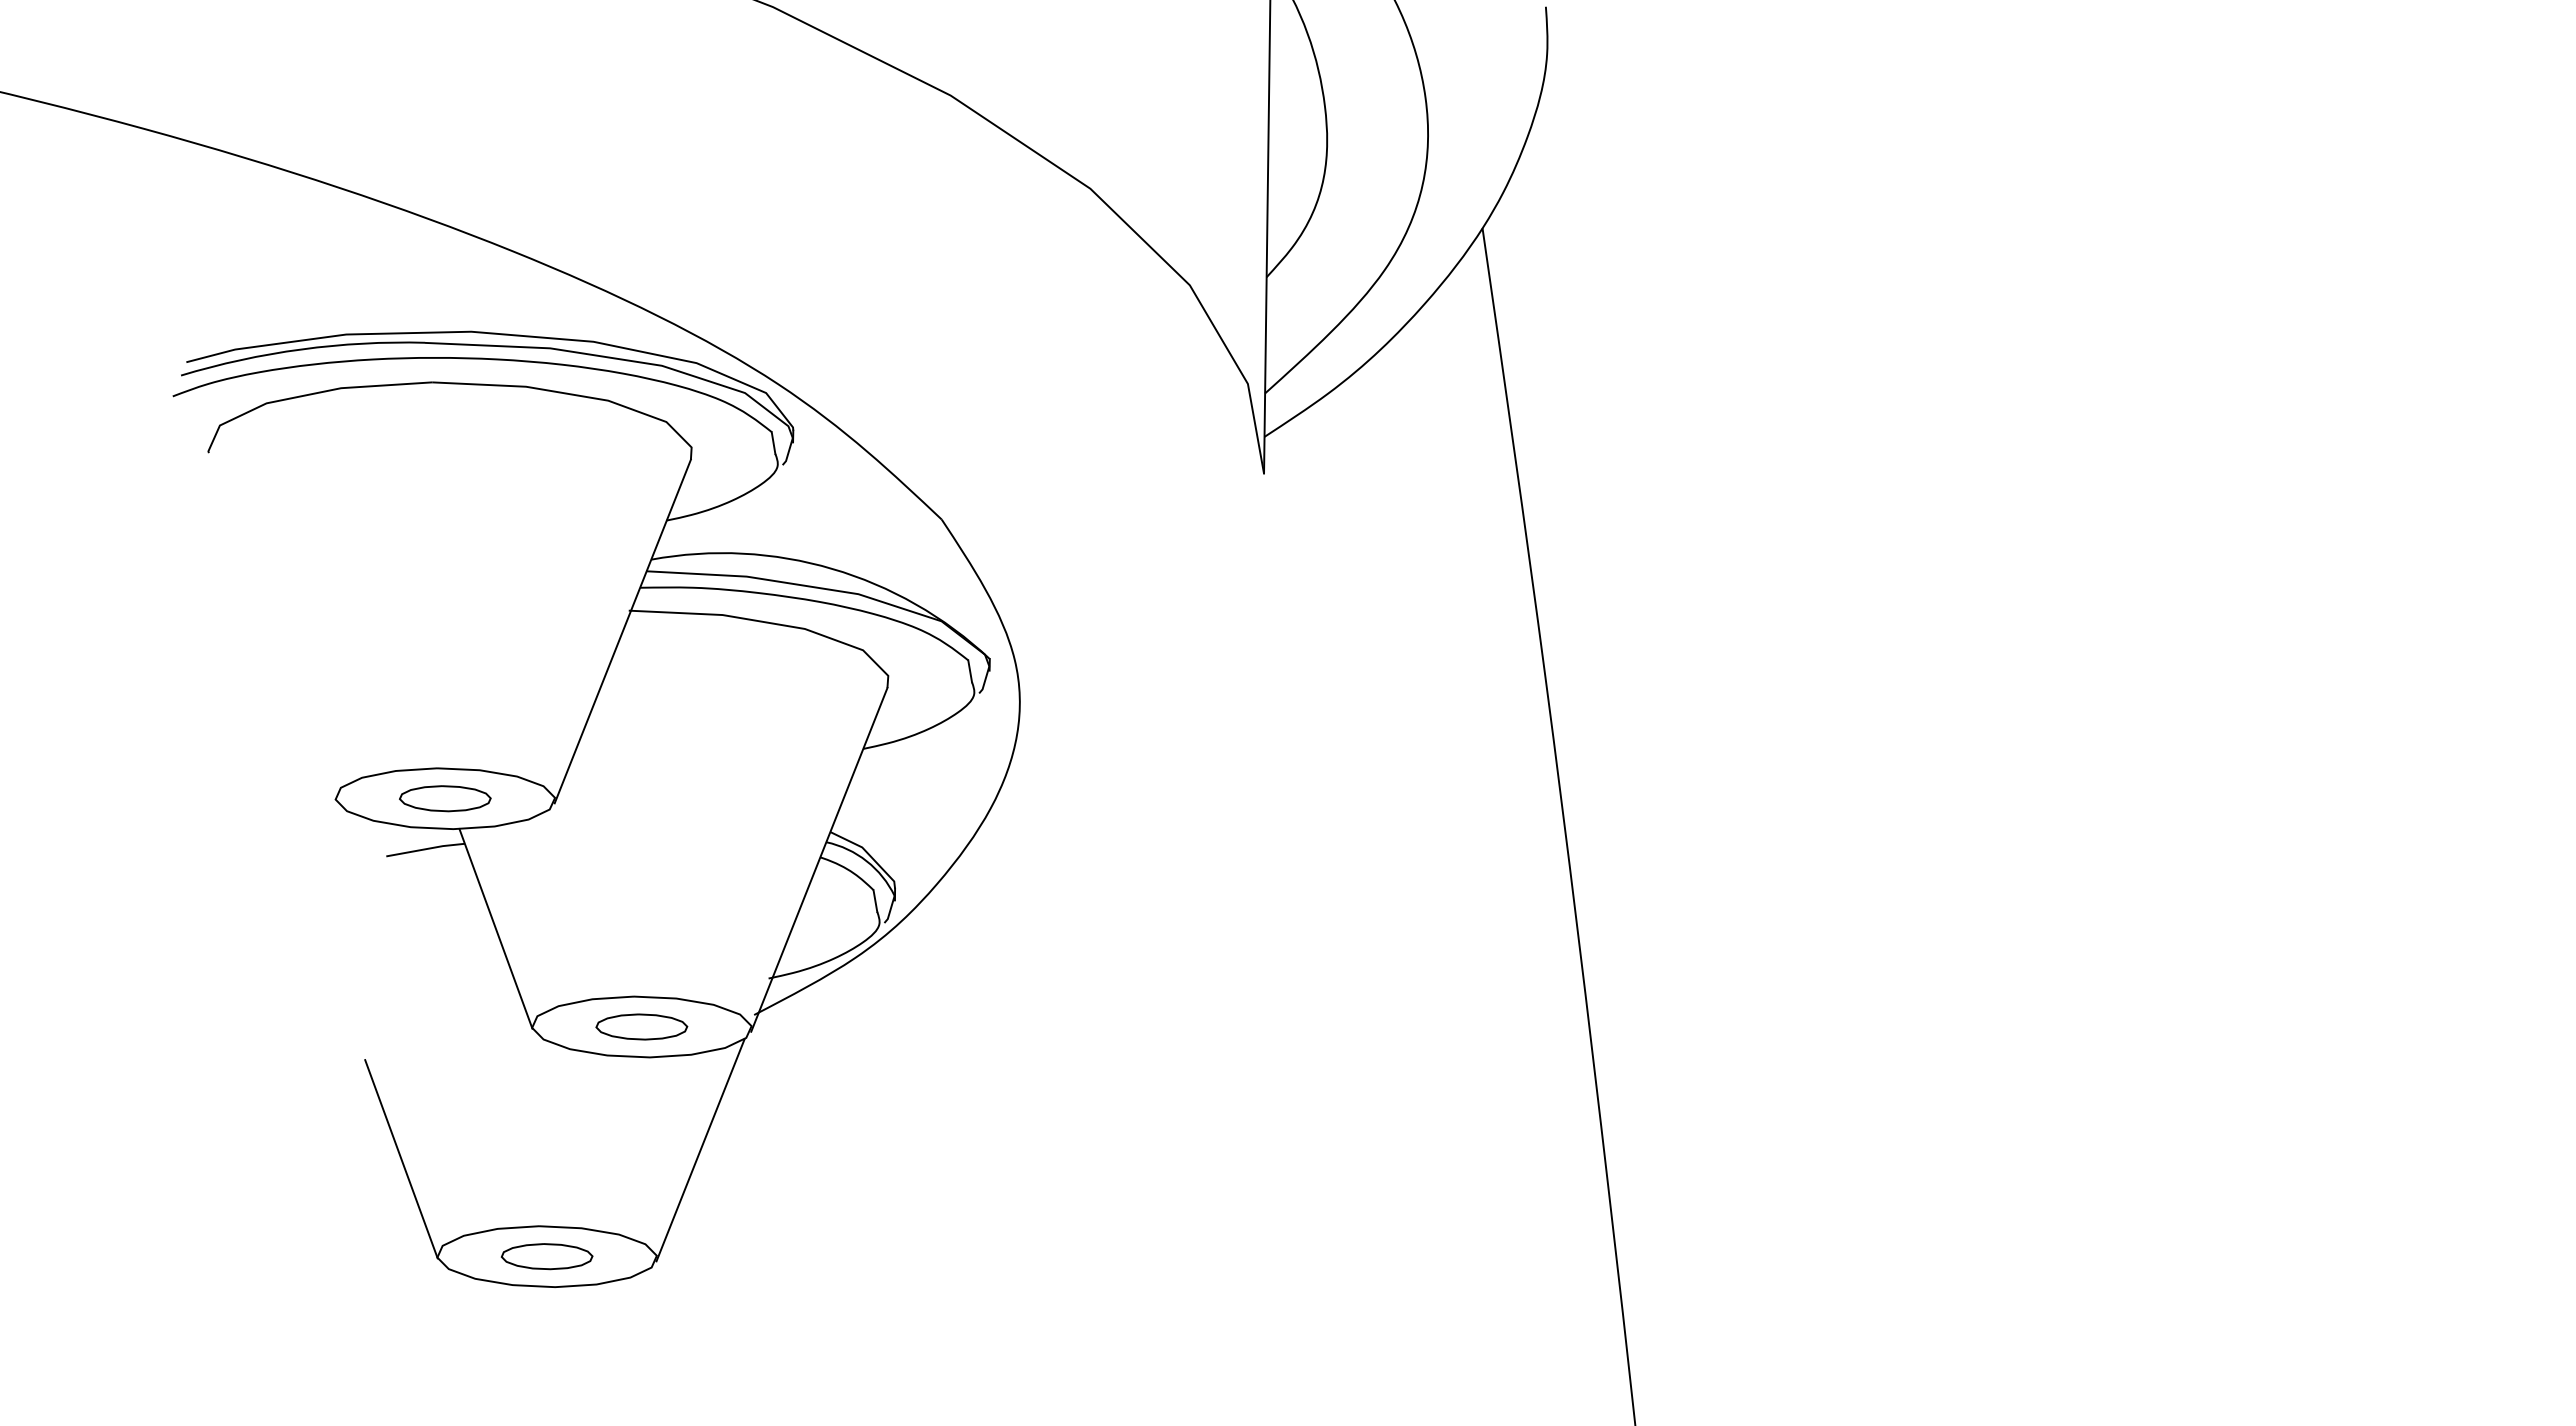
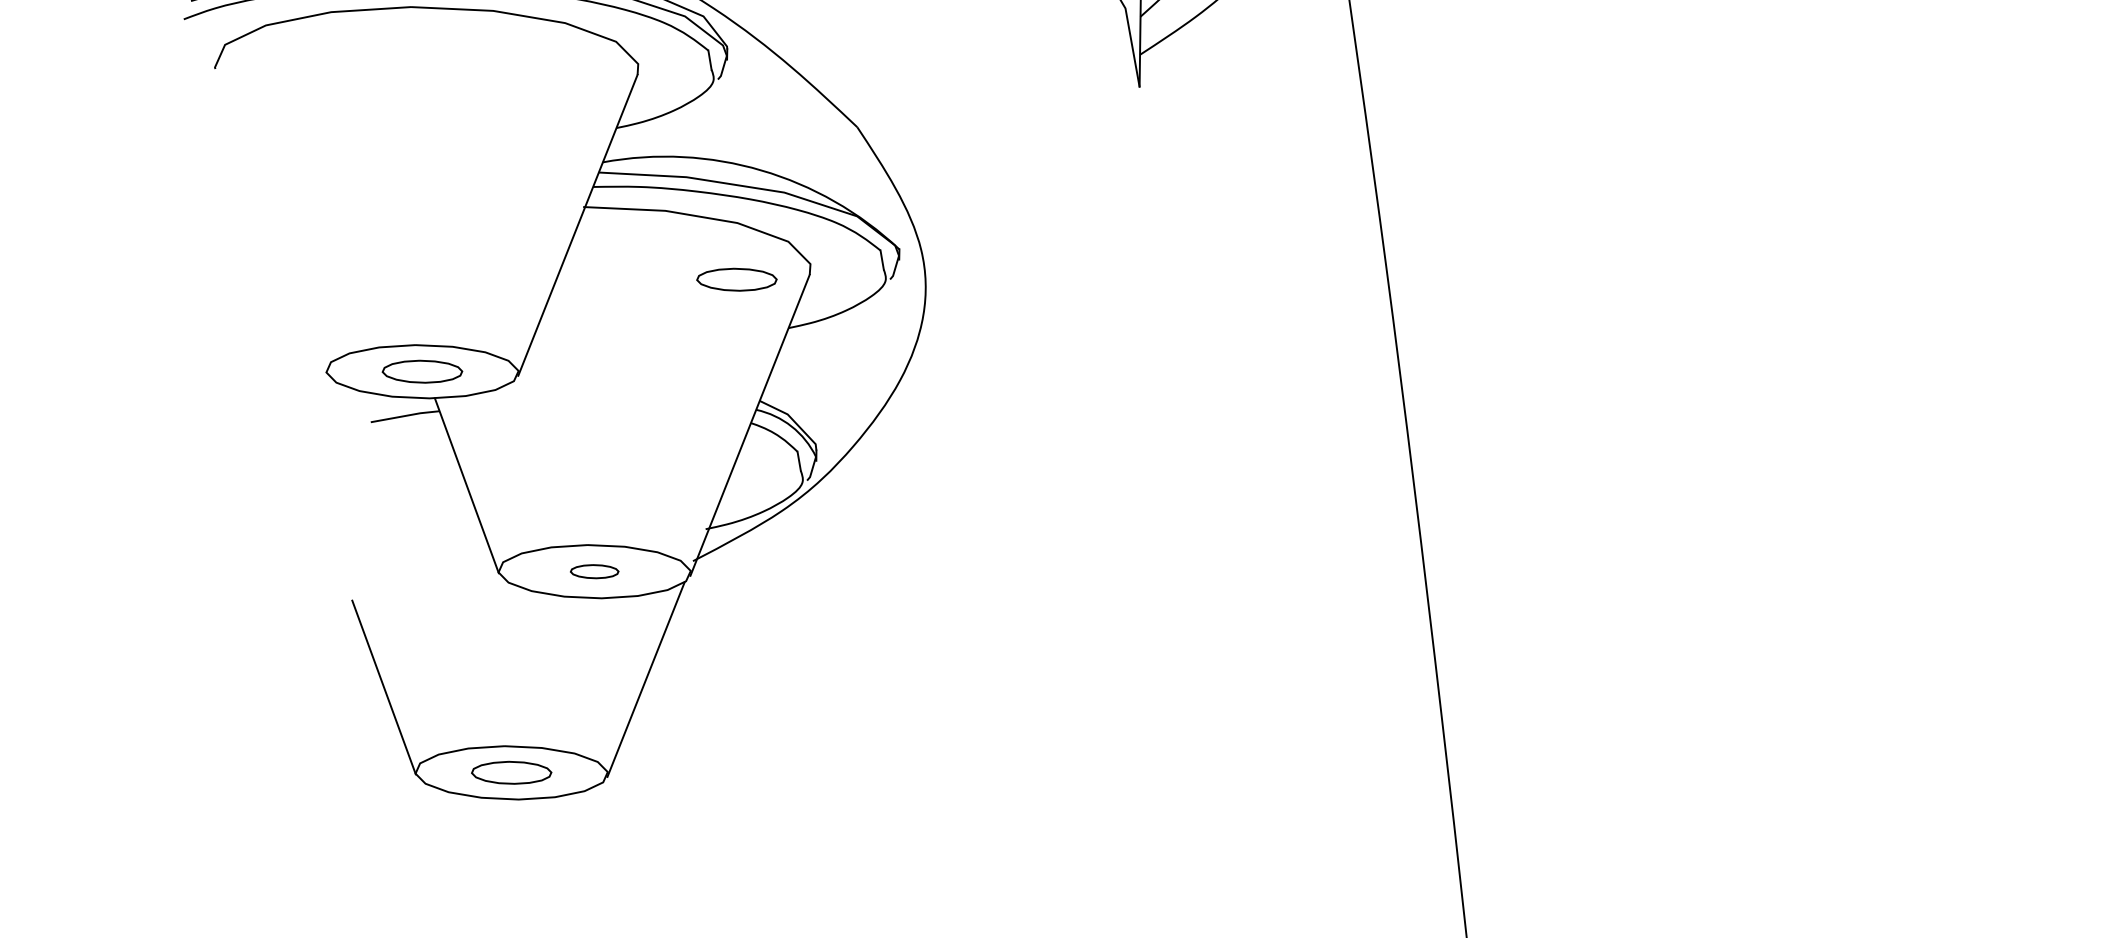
part: (804, 693) -> (737, 279), added
part: (641, 1026) -> (594, 571), size x0.6

